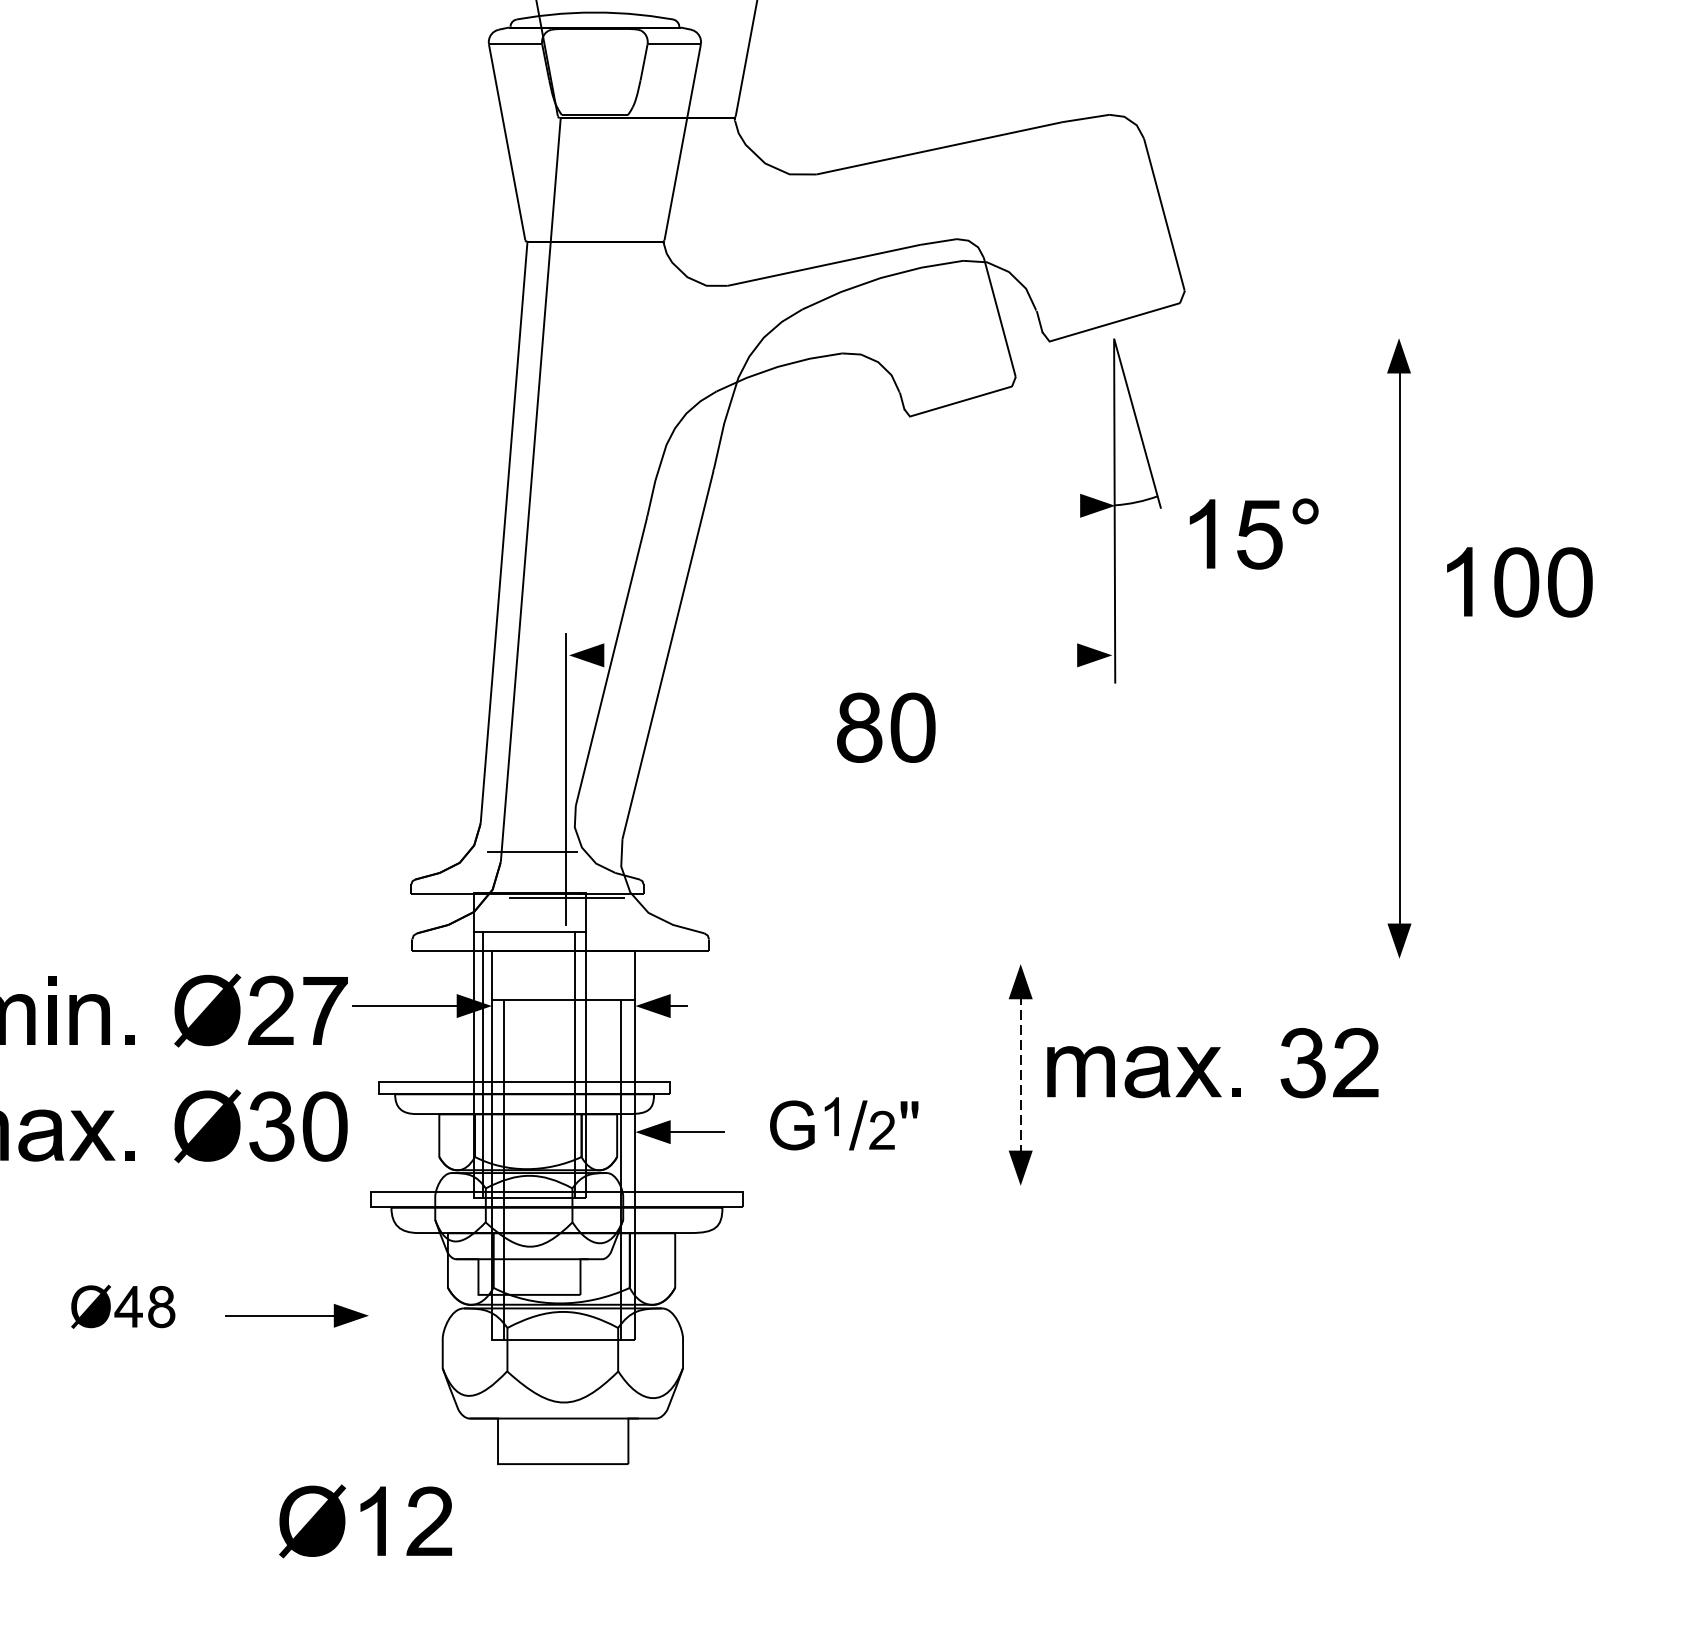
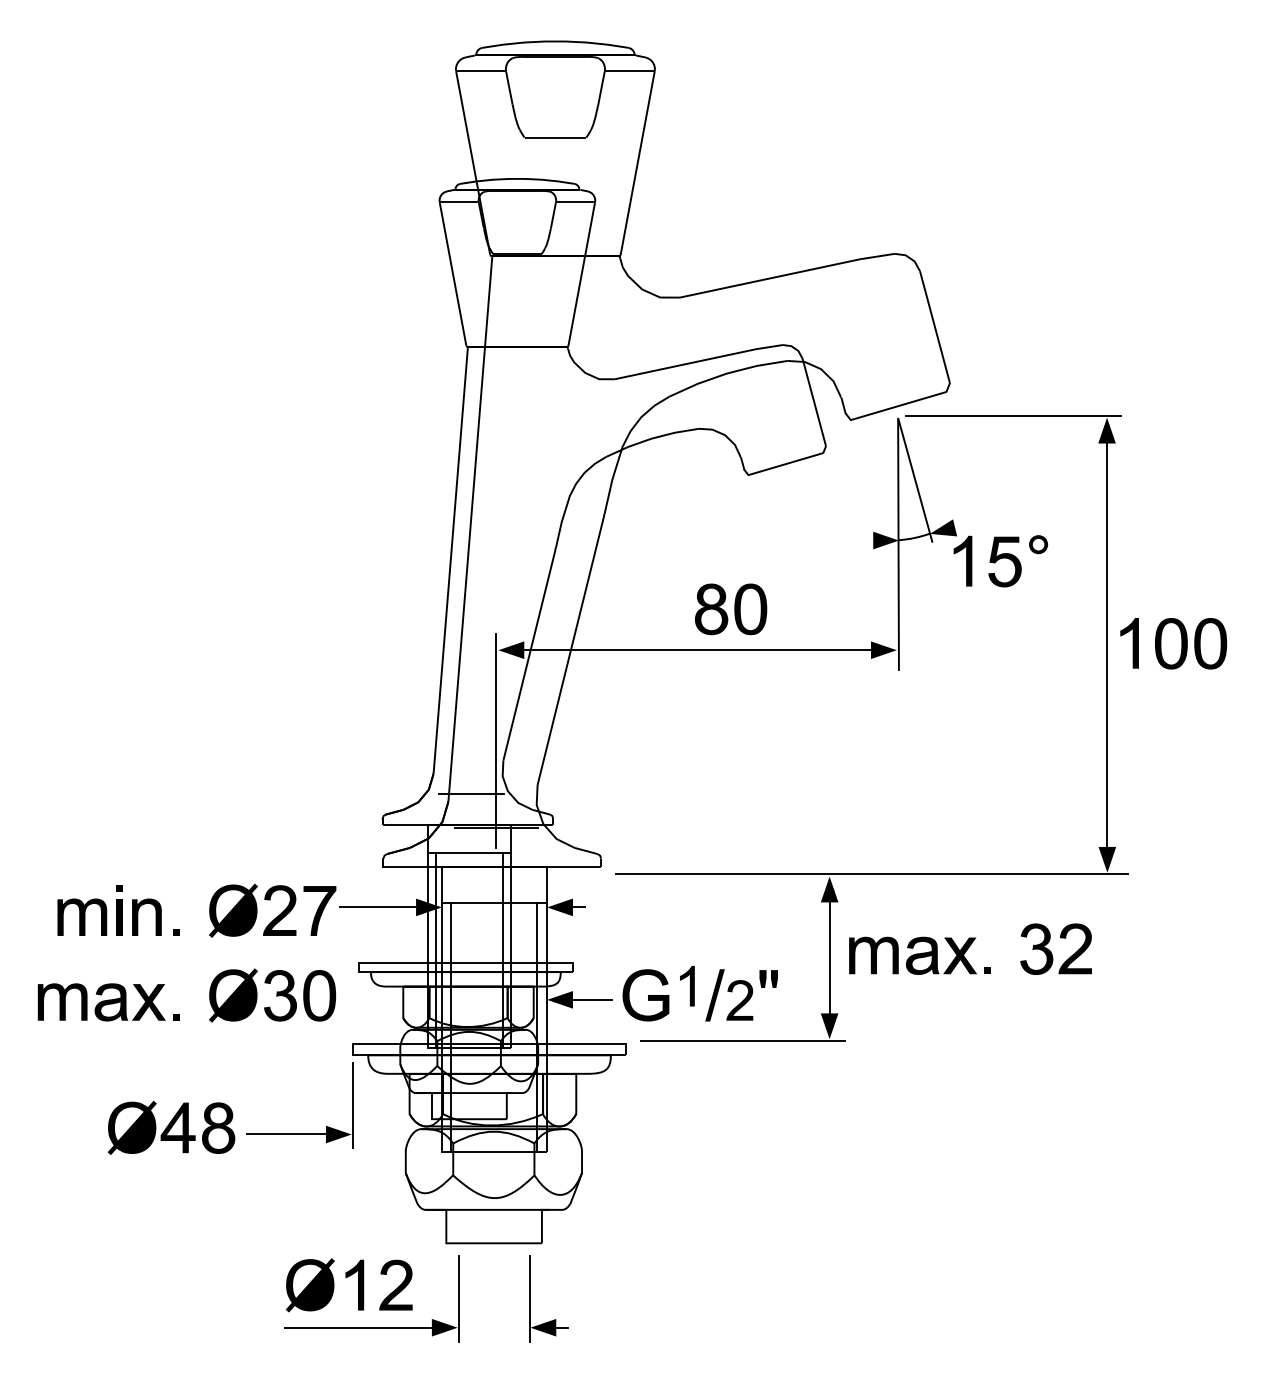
line: (1271, 335) -> (1013, 415), added
fill: (1175, 487) -> (943, 527), added
part: (1519, 582) -> (1173, 643), moved
line: (836, 655) -> (694, 650), added
part: (886, 727) -> (731, 609), moved
line: (1077, 959) -> (871, 873), added
line: (1020, 1079) -> (829, 961), dashed -> solid
part: (843, 1123) -> (699, 993), size x1.43
line: (901, 1188) -> (742, 1041), added
line: (371, 1276) -> (353, 1105), added
part: (123, 1306) -> (171, 1127), size x1.67
part: (612, 1539) -> (530, 1298), added
part: (395, 1578) -> (371, 1327), added

